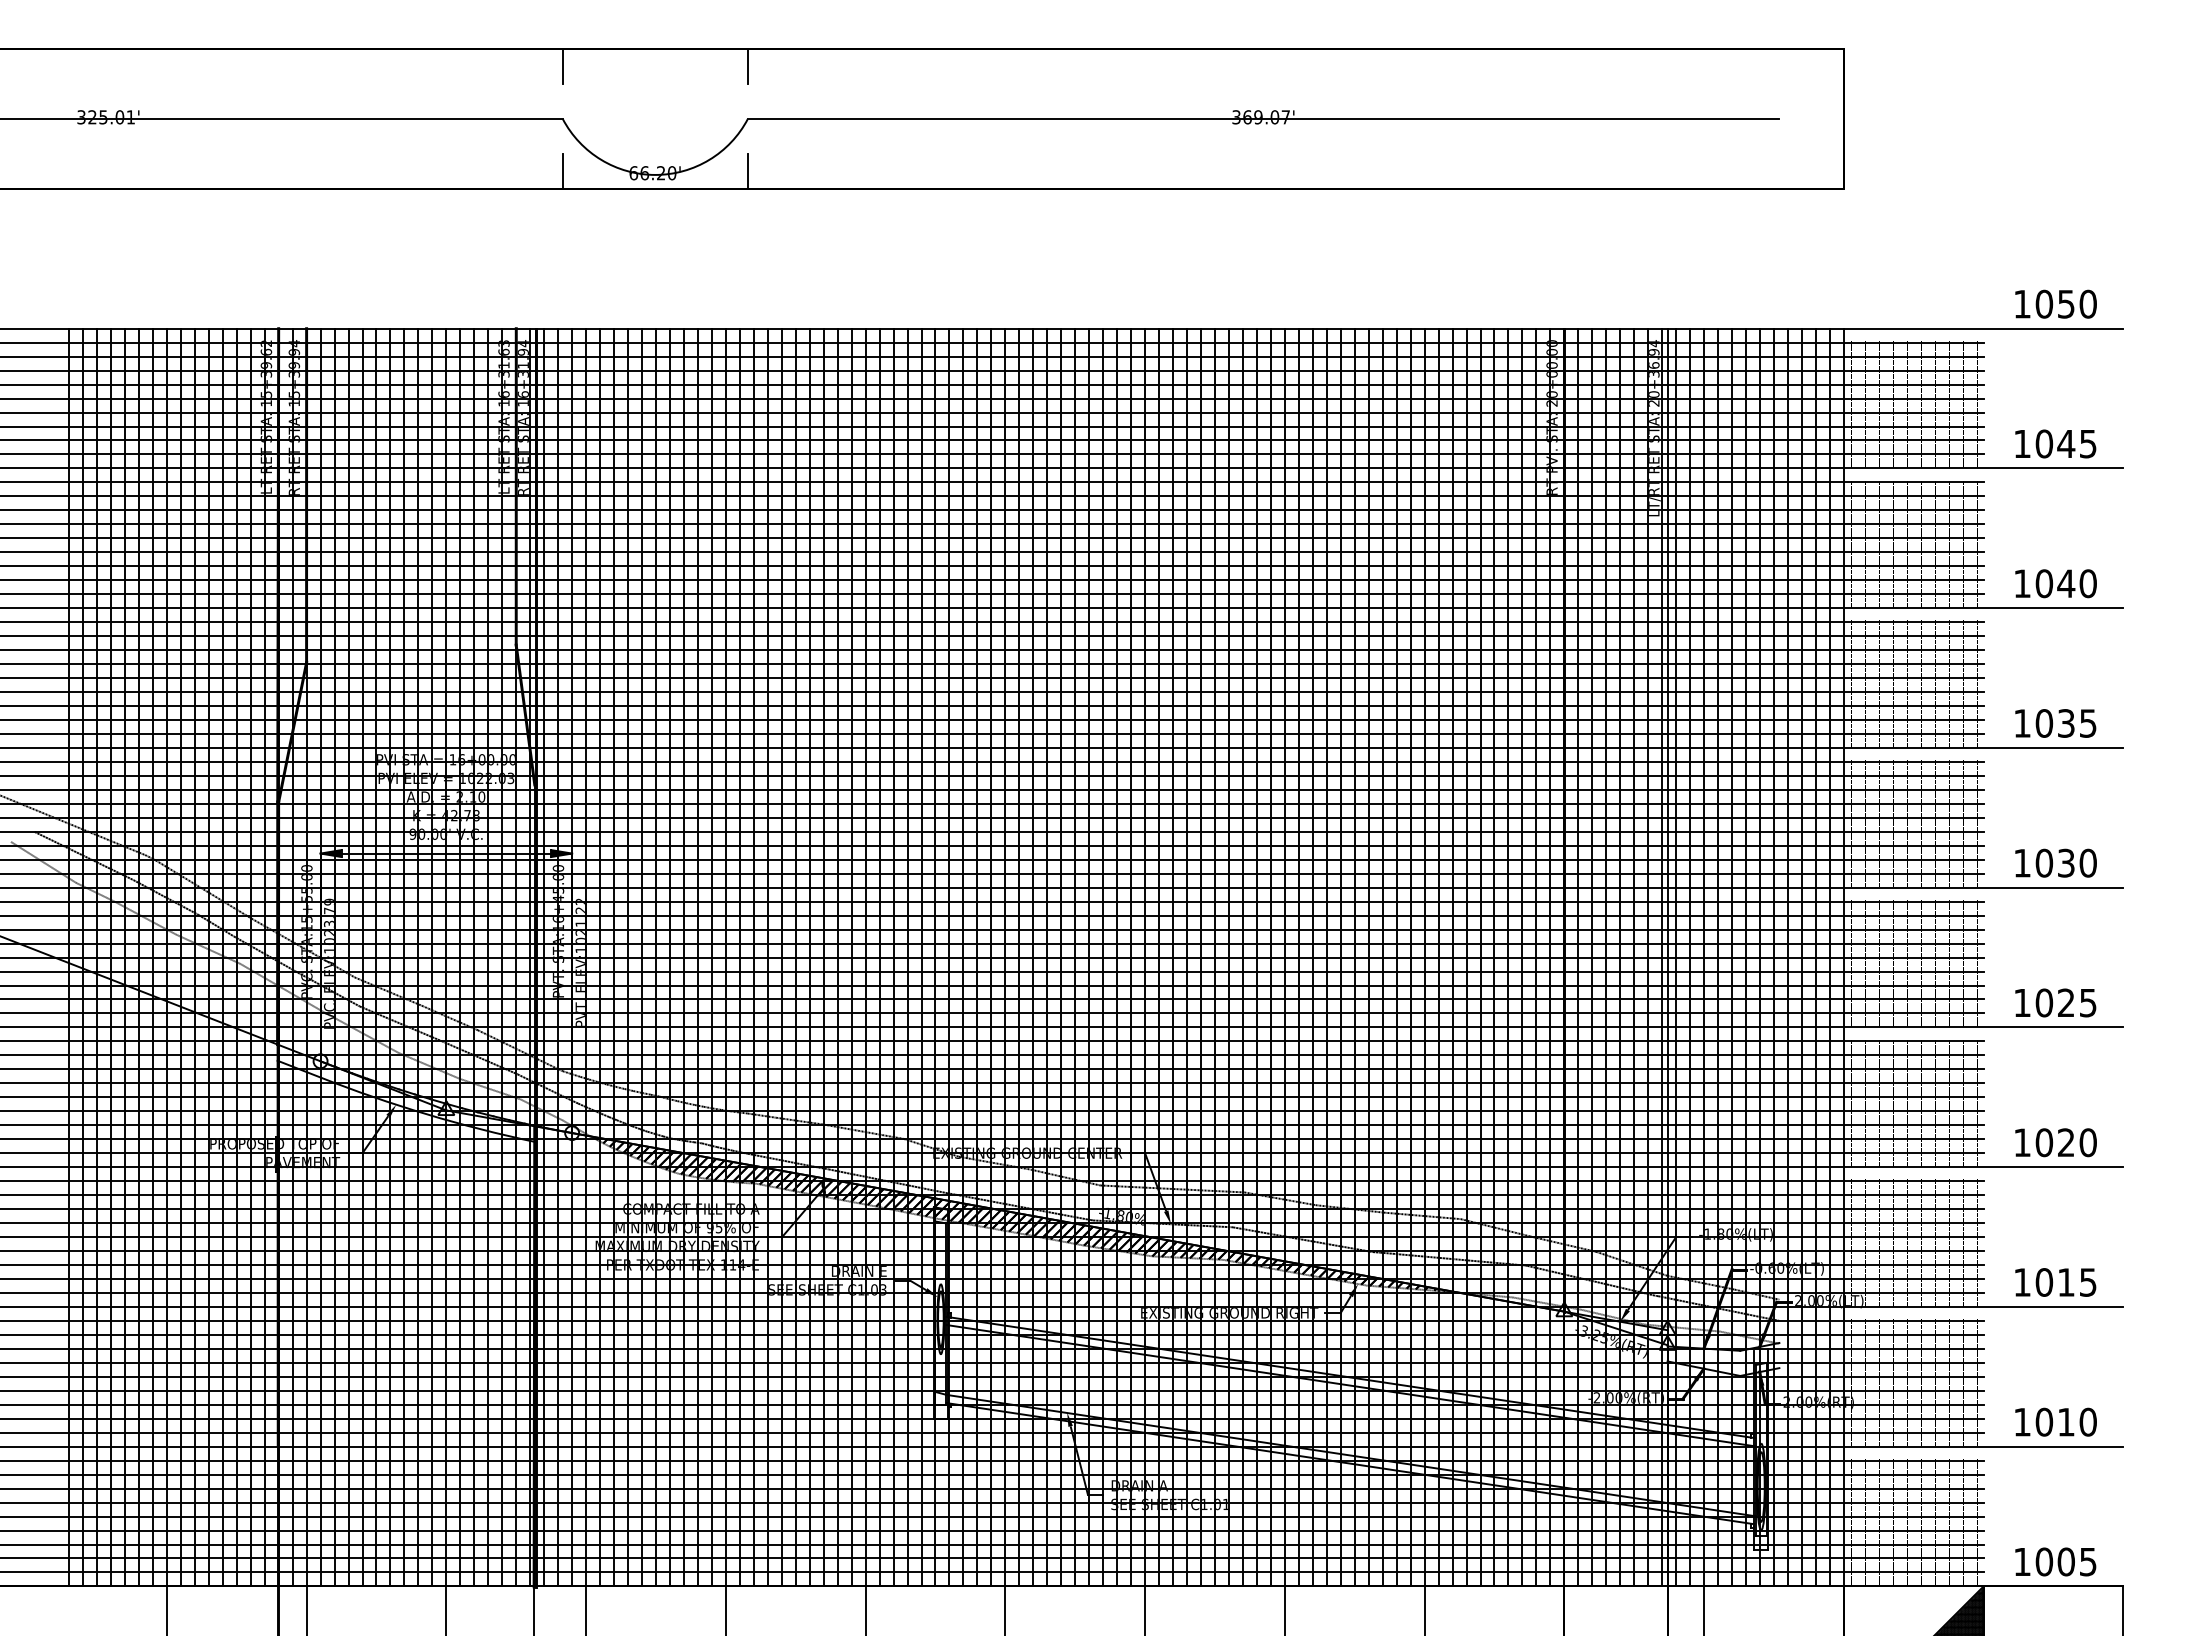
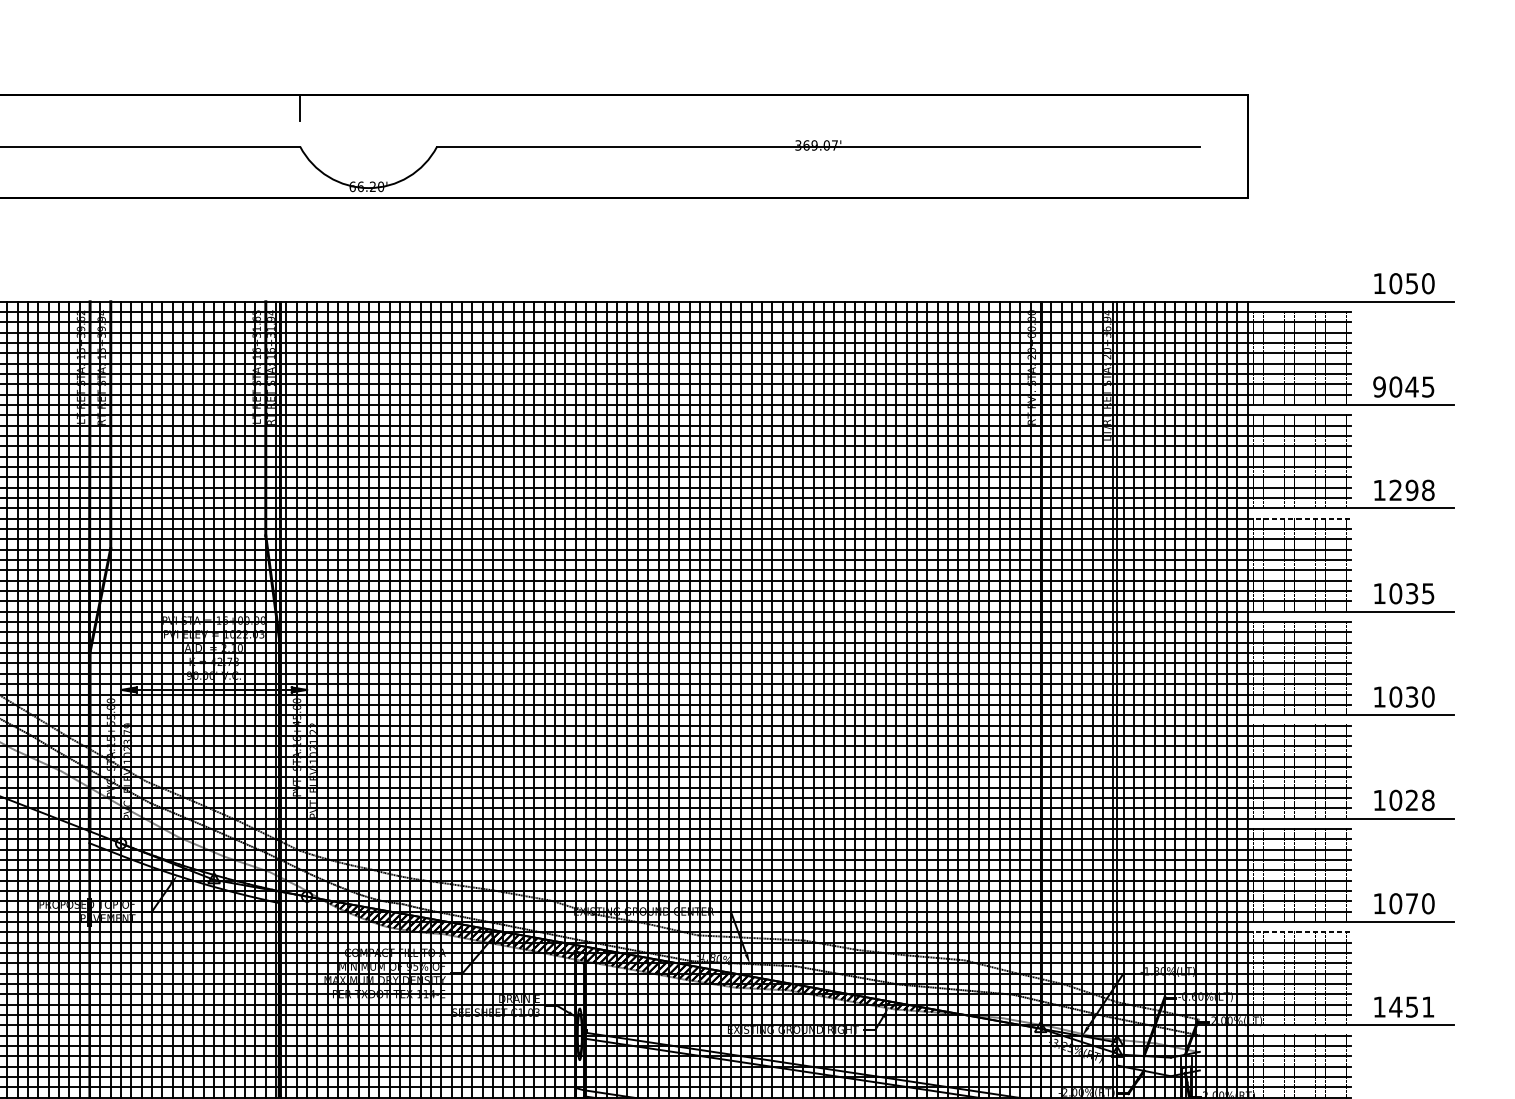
line: (747, 66) -> (436, 107), removed
line: (562, 171) -> (300, 185), removed
line: (747, 171) -> (436, 185), removed
text: (2021, 443) -> (1378, 386), 1045 -> 9045
text: (2065, 583) -> (1411, 490), 1040 -> 1298
line: (1913, 622) -> (1299, 519), solid -> dashed
text: (2087, 1002) -> (1427, 800), 1025 -> 1028
text: (2066, 1142) -> (1412, 903), 1020 -> 1070
line: (1913, 1181) -> (1299, 932), solid -> dashed
text: (2065, 1282) -> (1411, 1007), 1015 -> 1451

